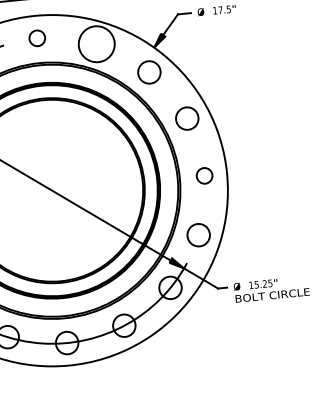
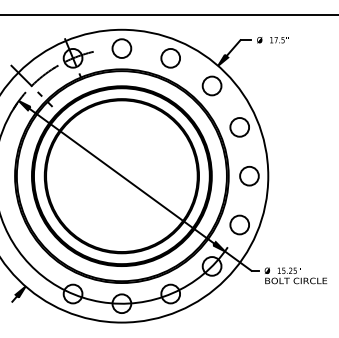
circle: (36, 38) -> (121, 48), size x1.43
circle: (96, 43) -> (170, 57), size x0.62
circle: (204, 176) -> (249, 176), size x1.43

